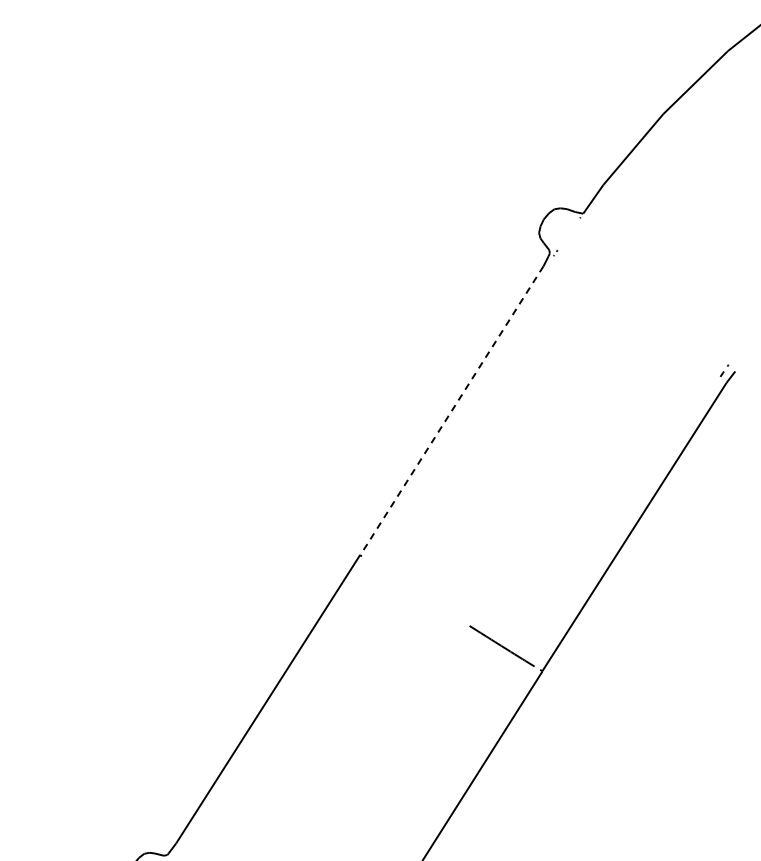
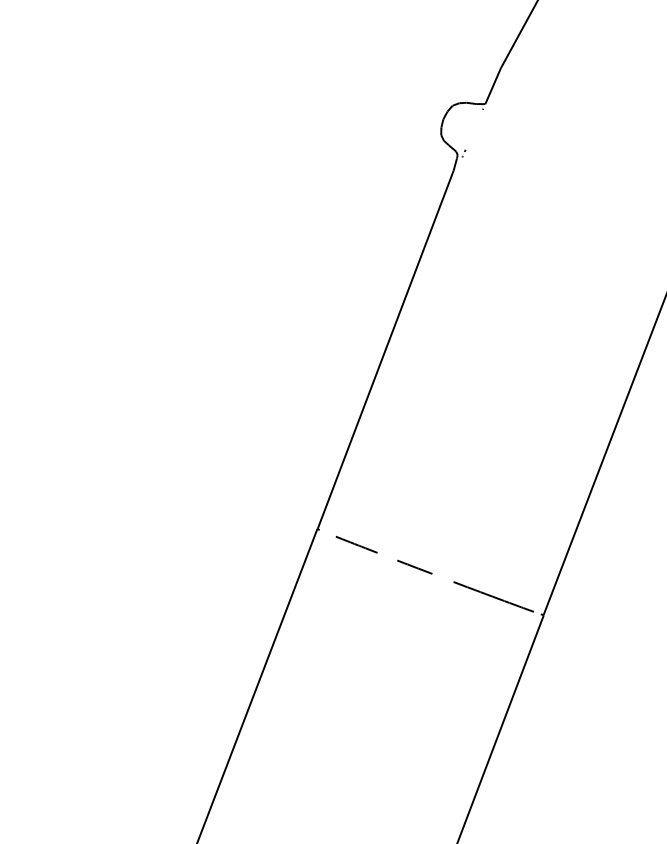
line: (451, 411) -> (385, 350), dashed -> solid
line: (391, 575) -> (356, 544), added
line: (438, 605) -> (414, 566), added

